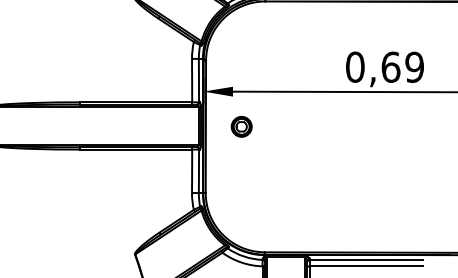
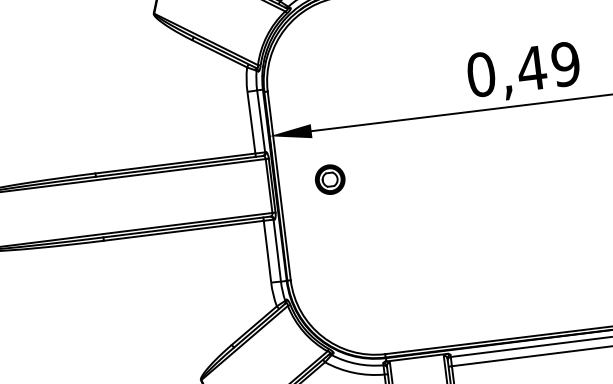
text: (390, 66) -> (531, 67), 0,69 -> 0,49

